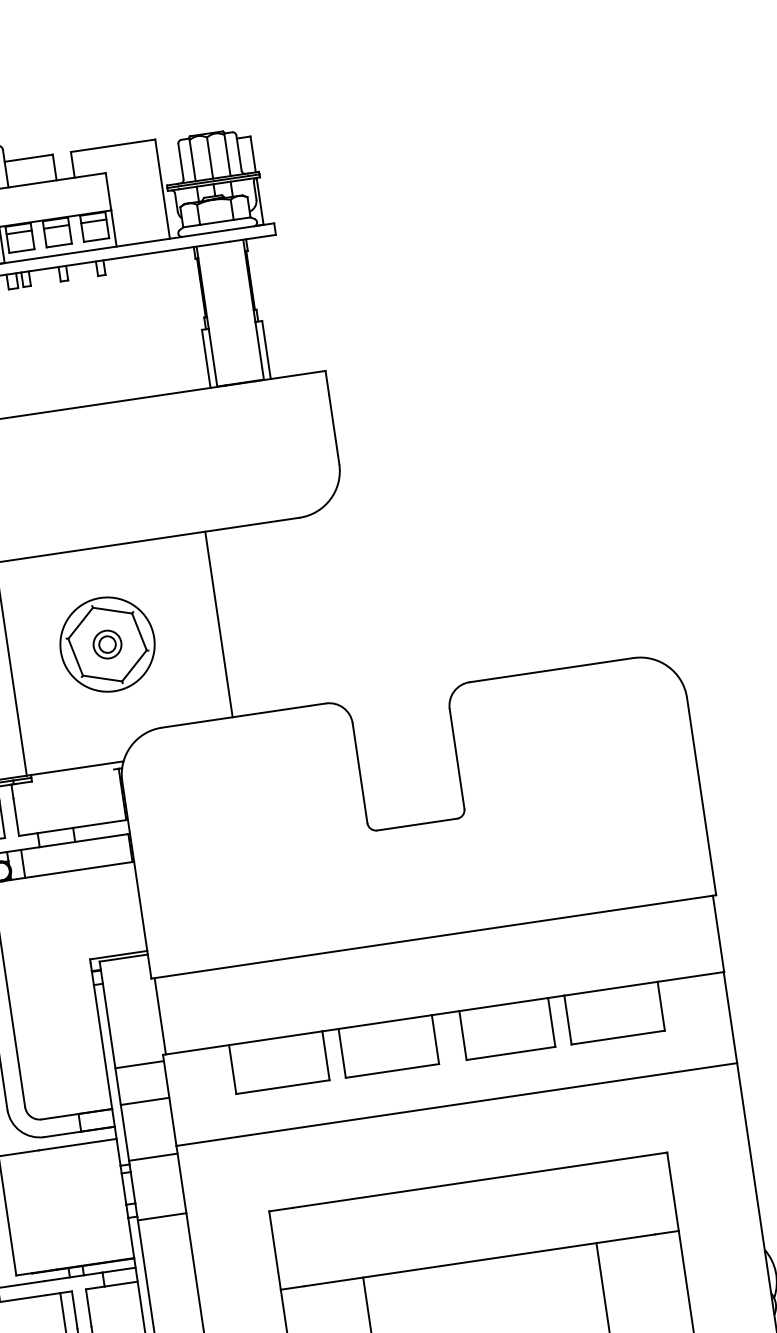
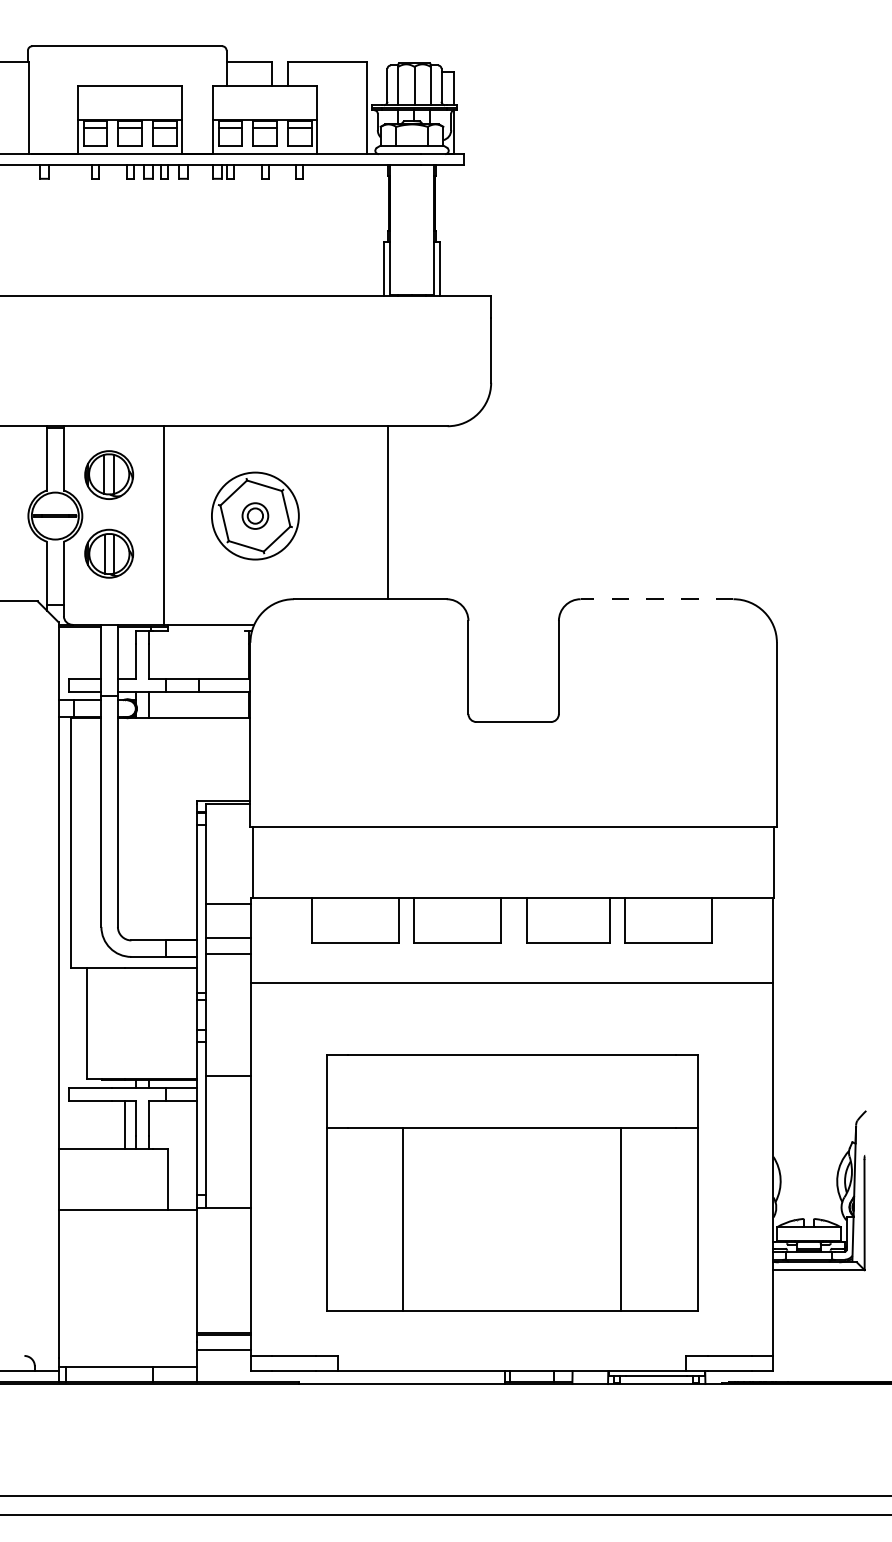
line: (218, 624) -> (387, 512), moved
line: (551, 670) -> (656, 599), solid -> dashed
line: (152, 1156) -> (227, 953), moved
line: (161, 1216) -> (227, 1076), moved

